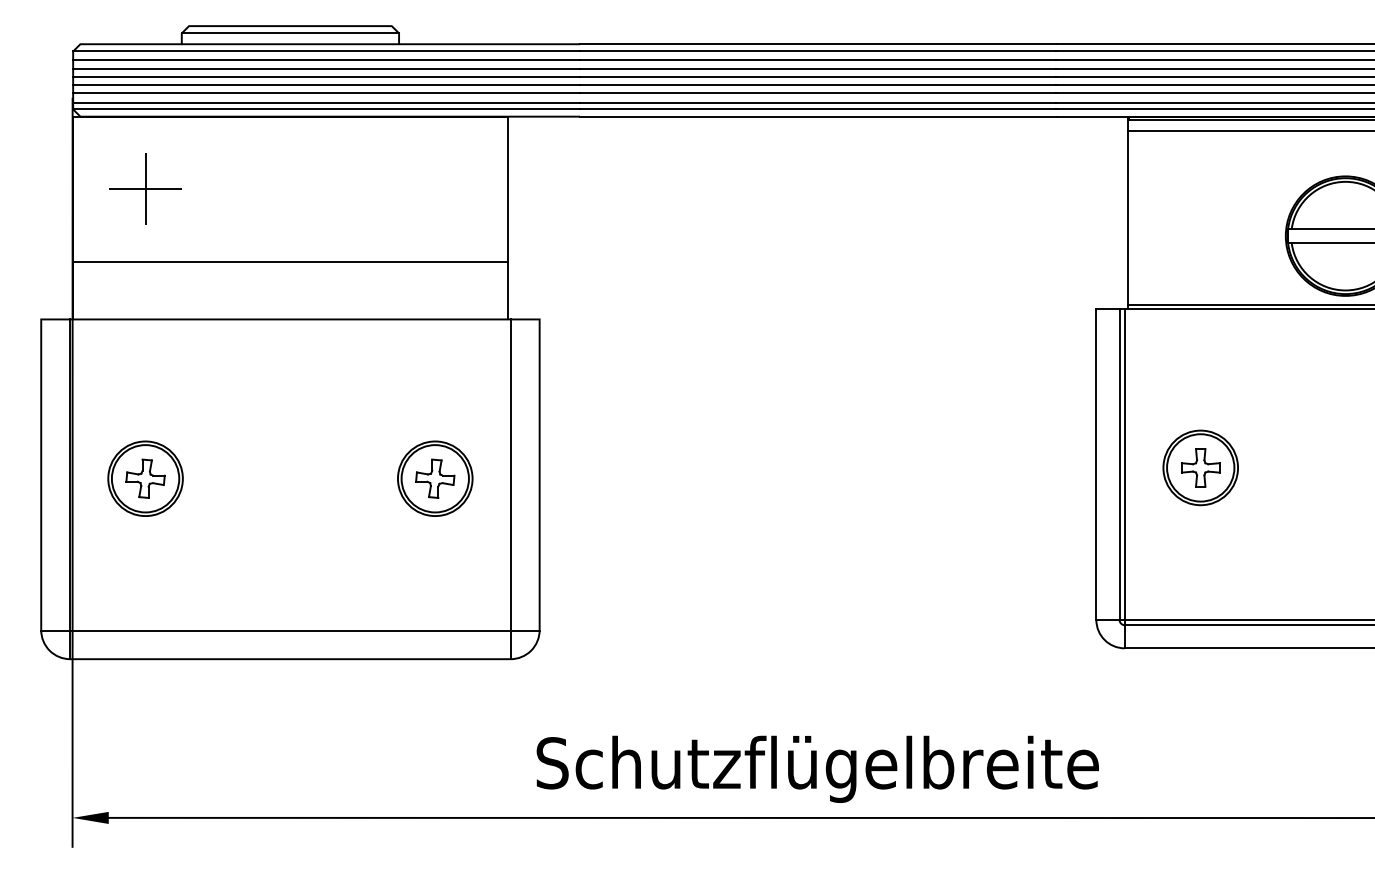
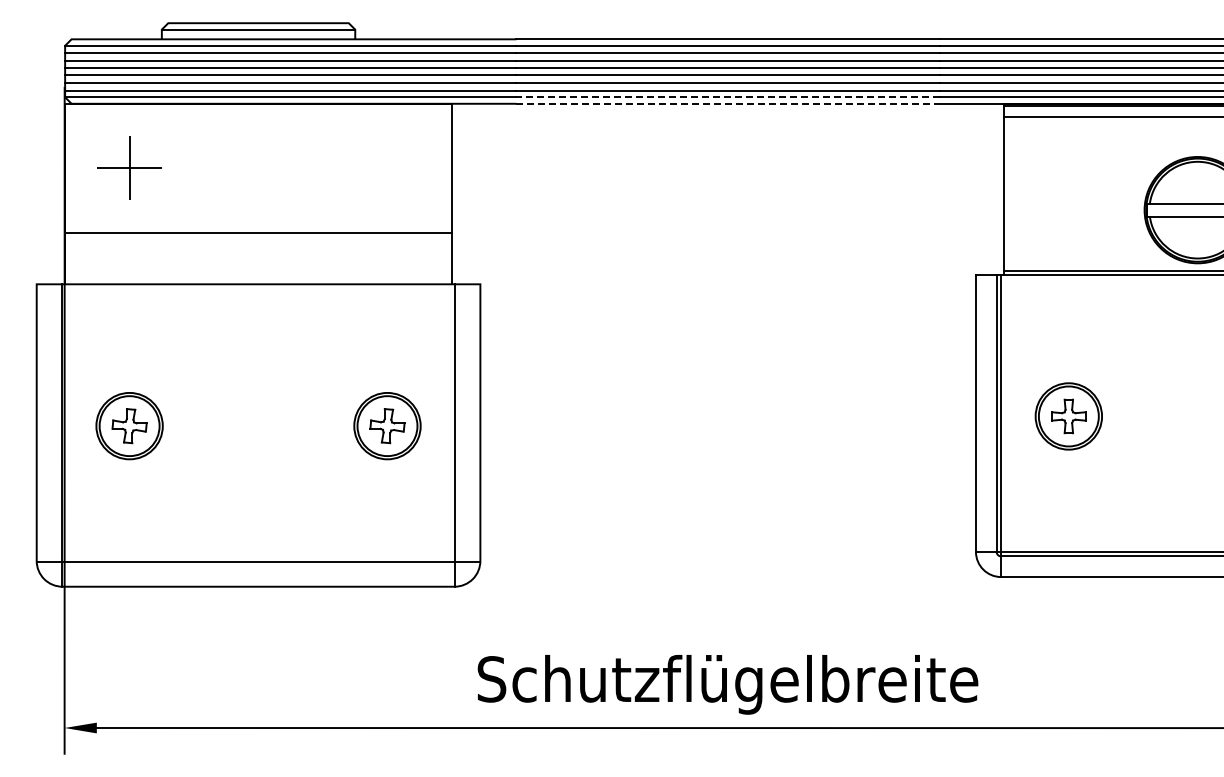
line: (818, 109) -> (728, 97), solid -> dashed
line: (818, 116) -> (728, 103), solid -> dashed

